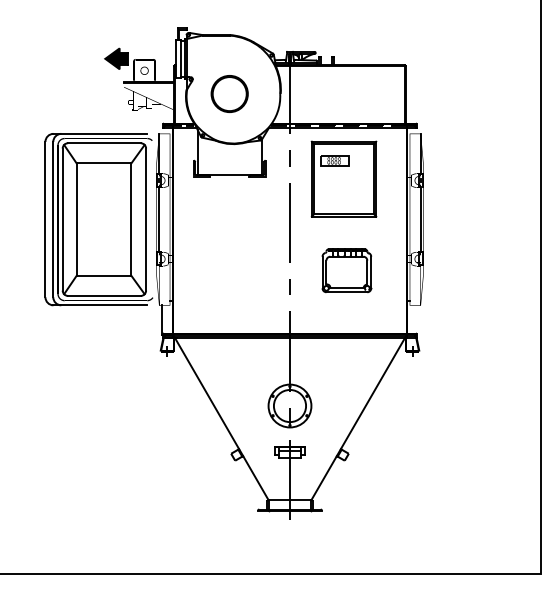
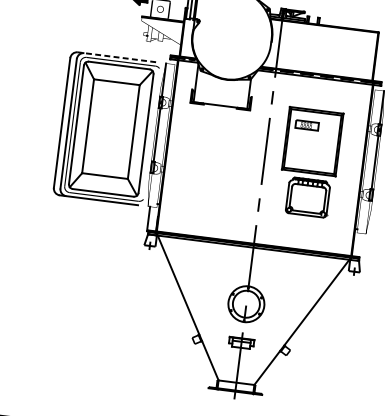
circle: (229, 93) -> (228, 37), removed
line: (100, 133) -> (117, 56), solid -> dashed
part: (343, 178) -> (312, 140), moved

